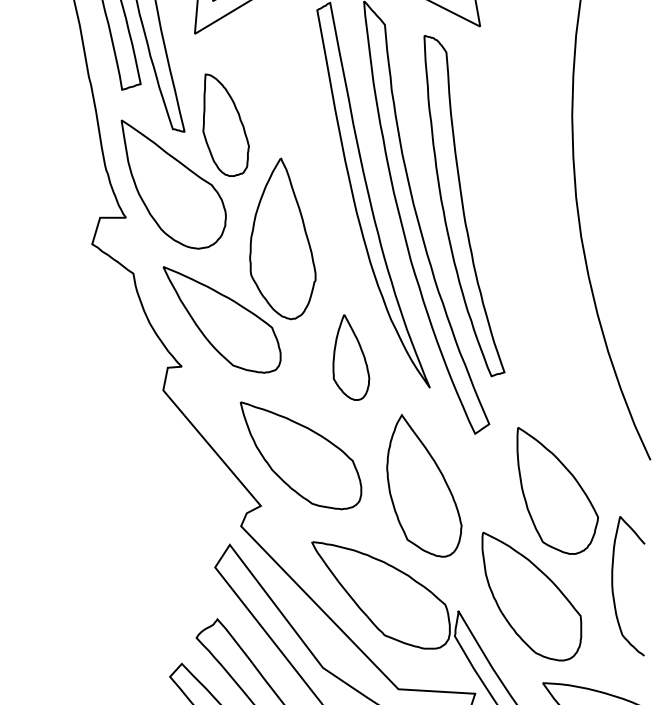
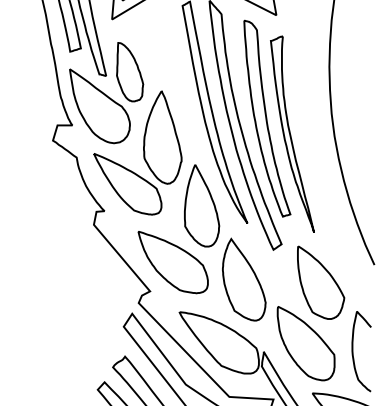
part: (508, 231) -> (292, 133), added
part: (351, 356) -> (202, 205), size x1.67
curve: (614, 586) -> (353, 351), moved

